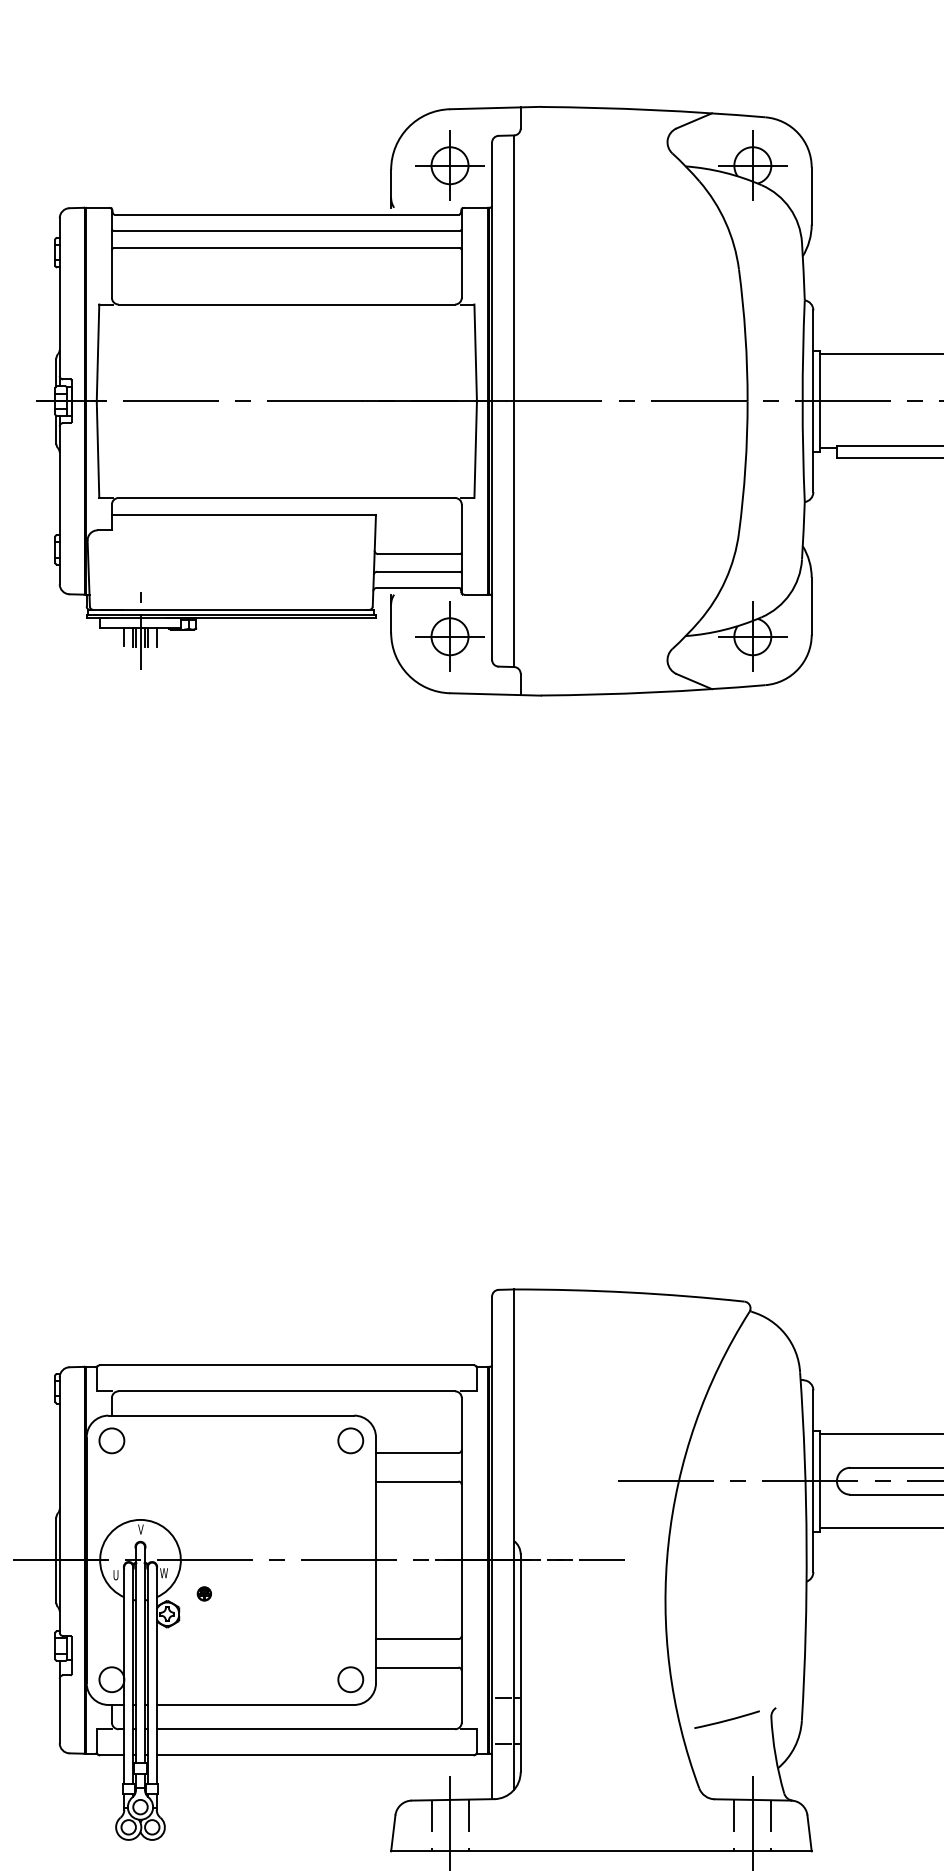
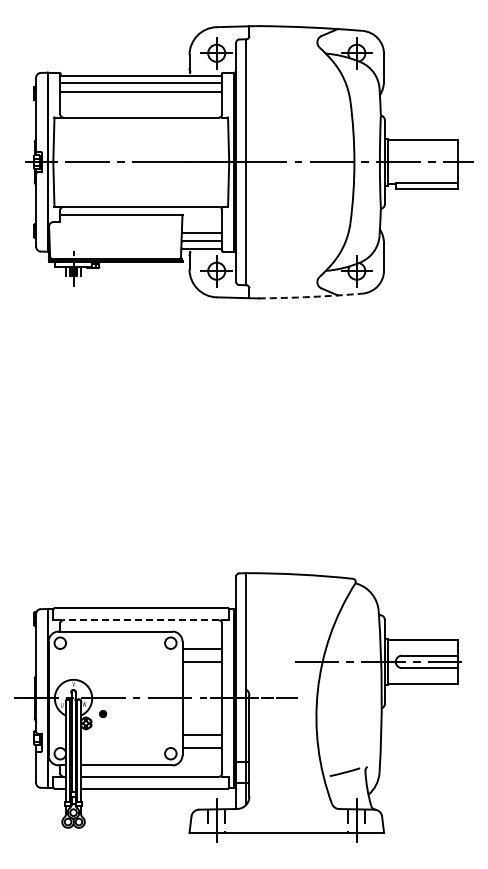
arc: (652, 691) -> (310, 296), solid -> dashed
line: (287, 1391) -> (141, 620), solid -> dashed

